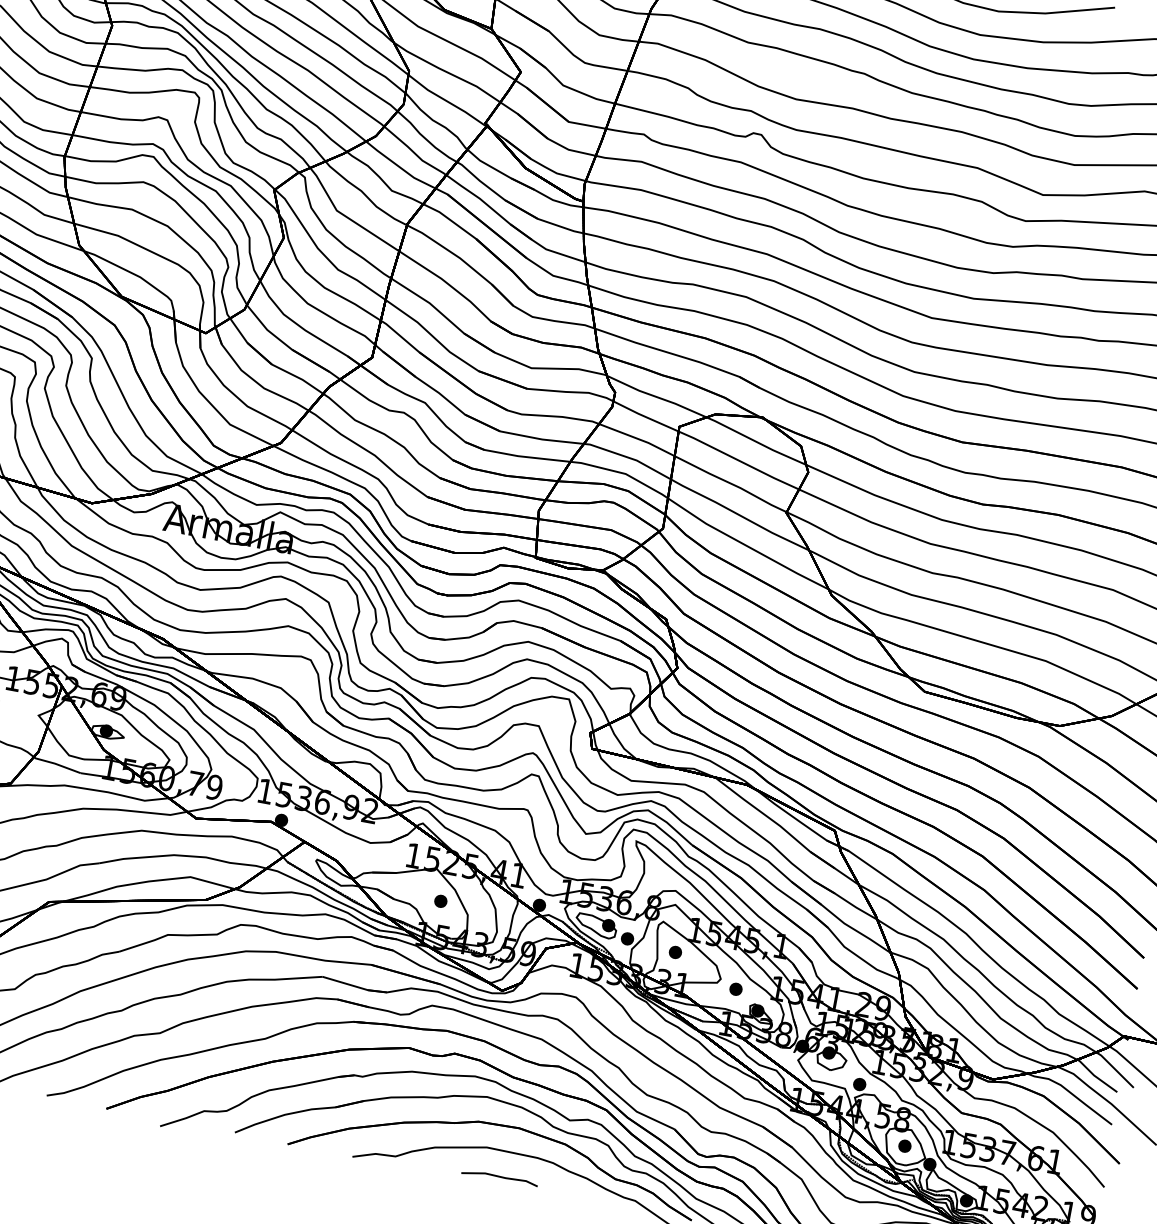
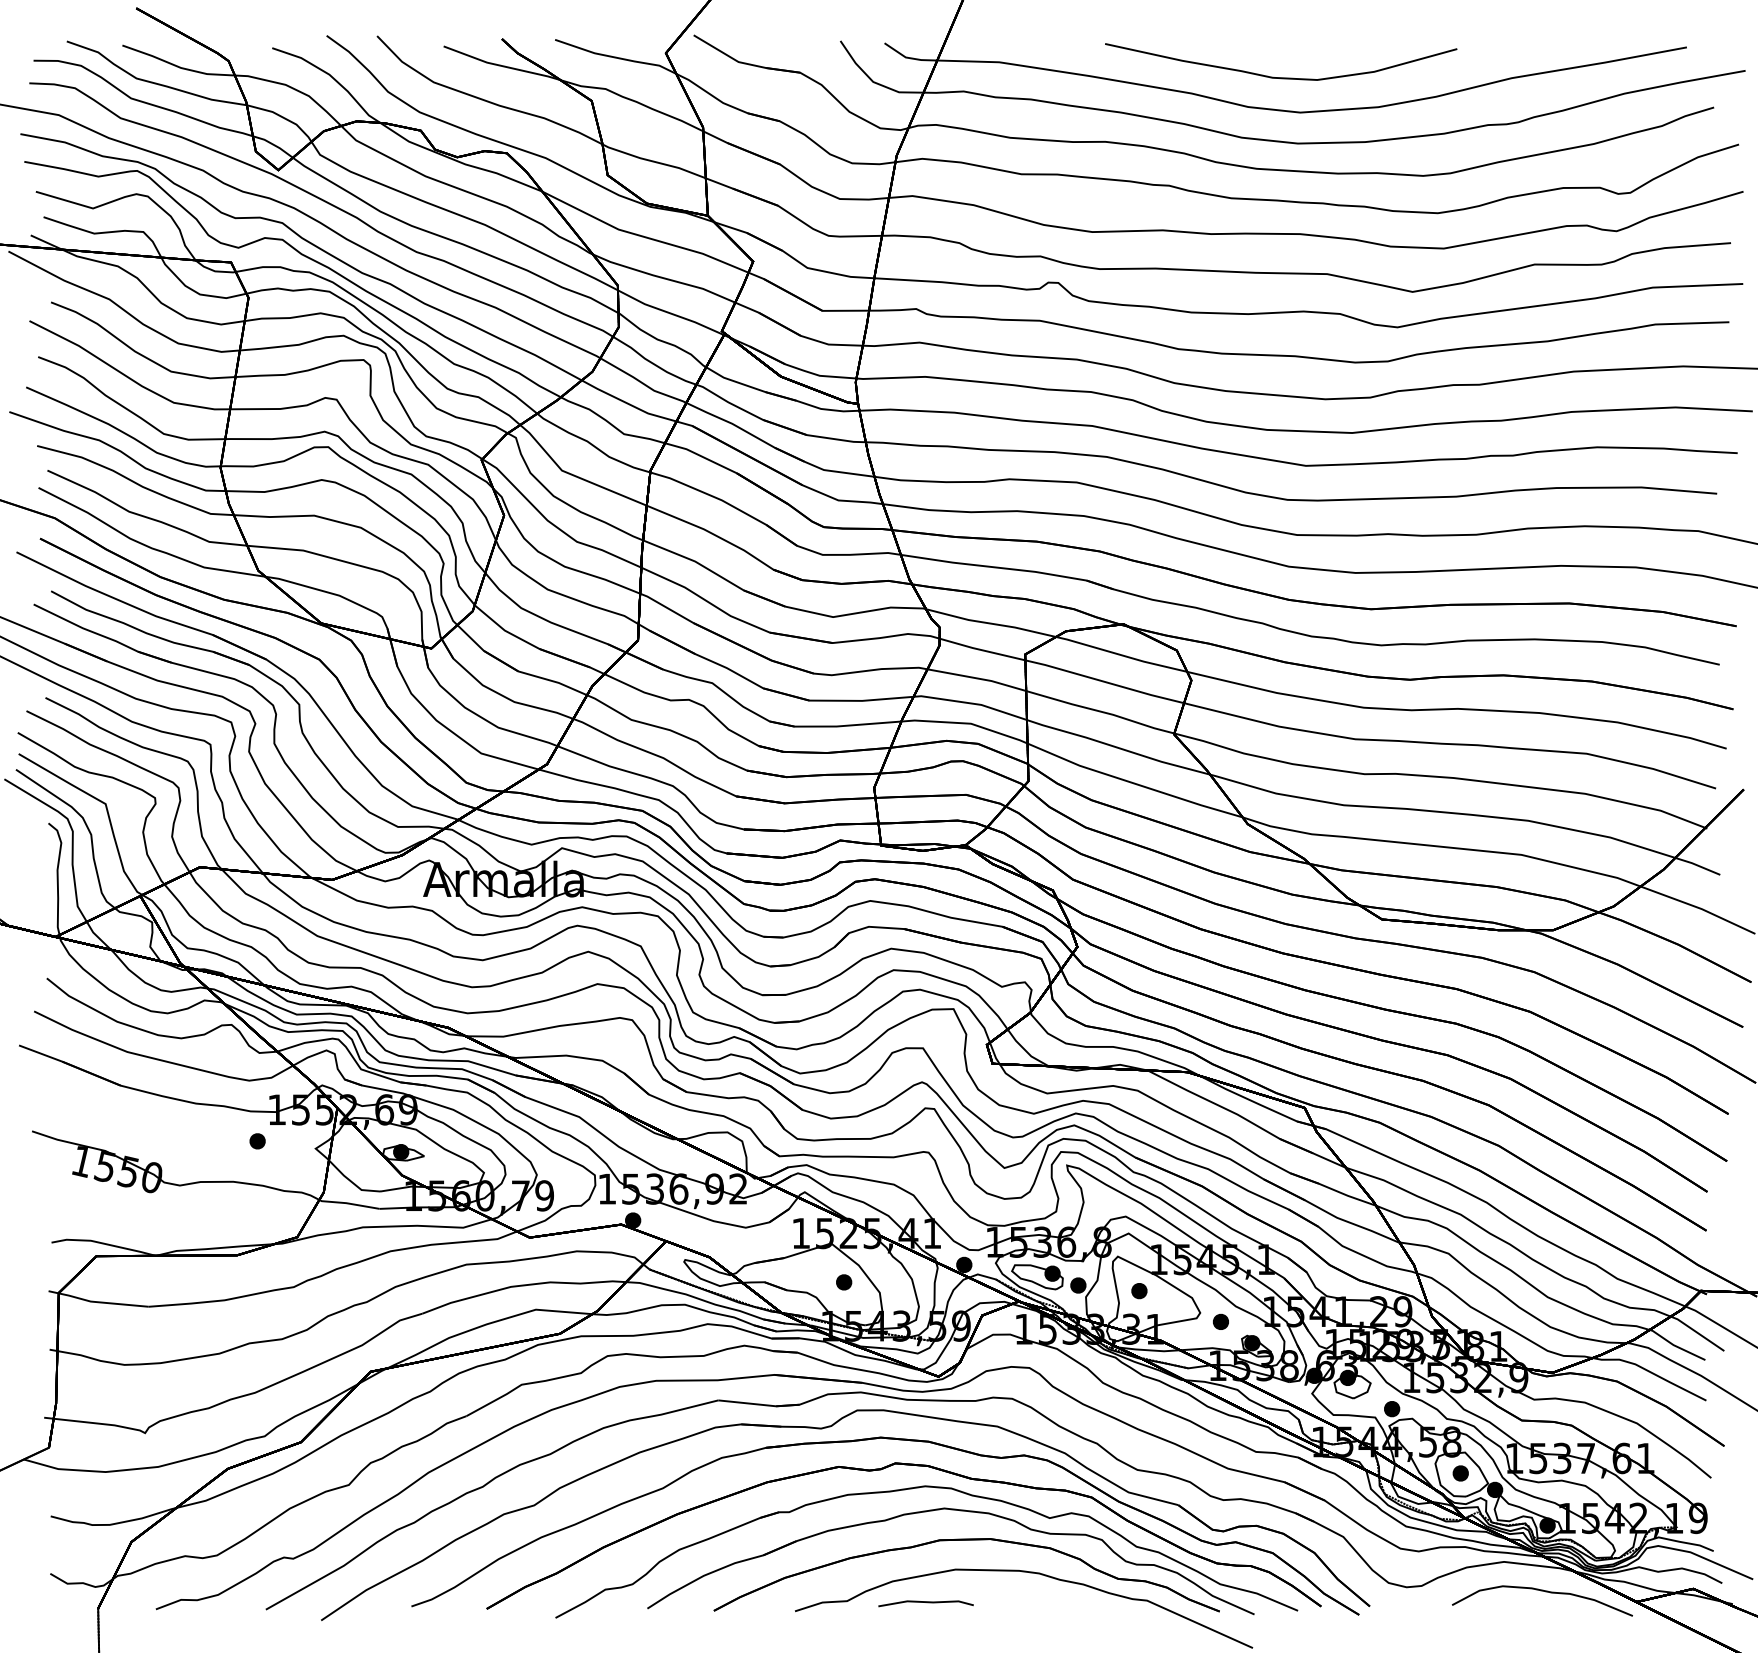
line: (499, 1177) -> (925, 1602), moved

